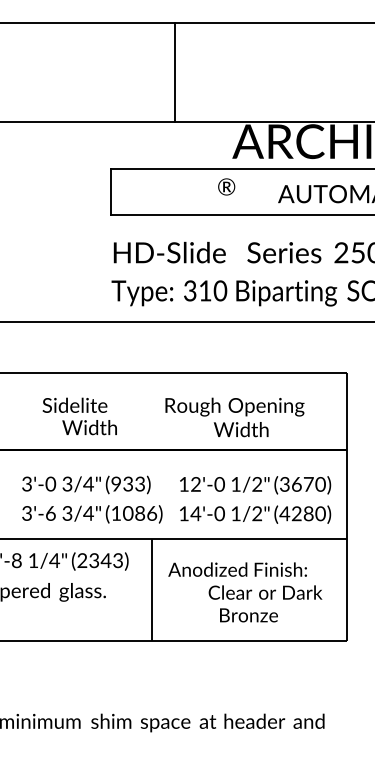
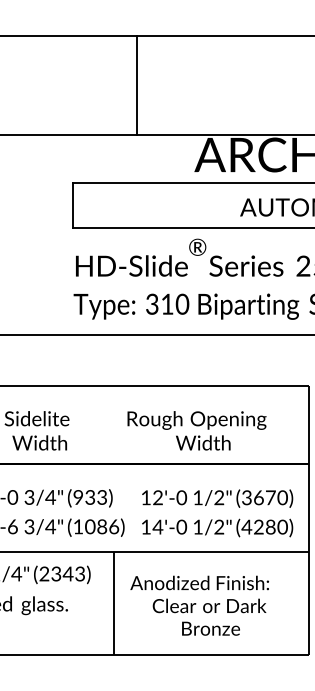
text: (226, 186) -> (197, 246), moved
text: (89, 427) -> (39, 442), moved
text: (265, 592) -> (209, 605), moved

